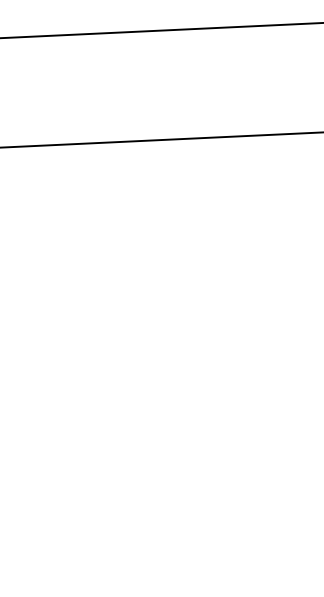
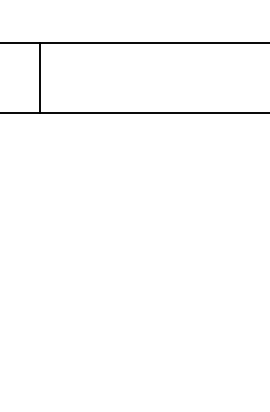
line: (85, 89) -> (40, 78), added

